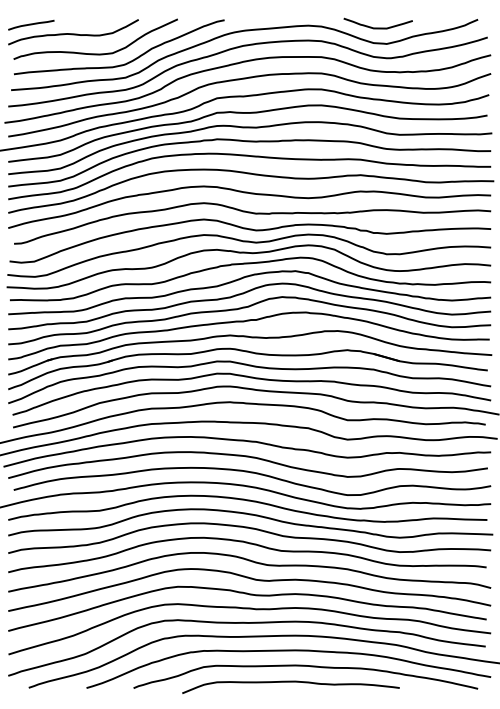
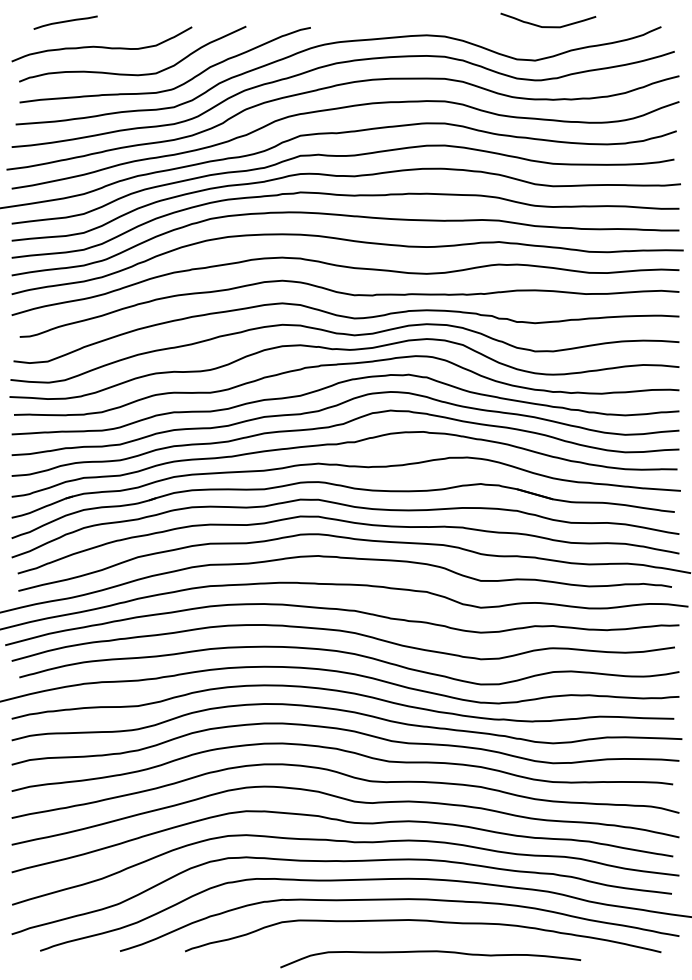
curve: (31, 25) -> (65, 22), moved
curve: (378, 27) -> (548, 26), moved
curve: (290, 682) -> (430, 952), moved

